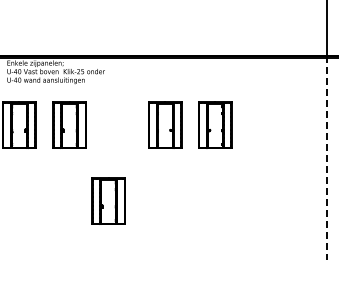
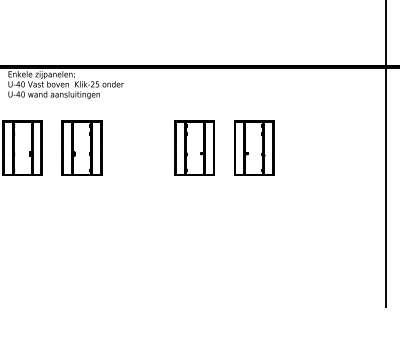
line: (327, 158) -> (386, 186), dashed -> solid
part: (108, 200) -> (127, 236), removed

